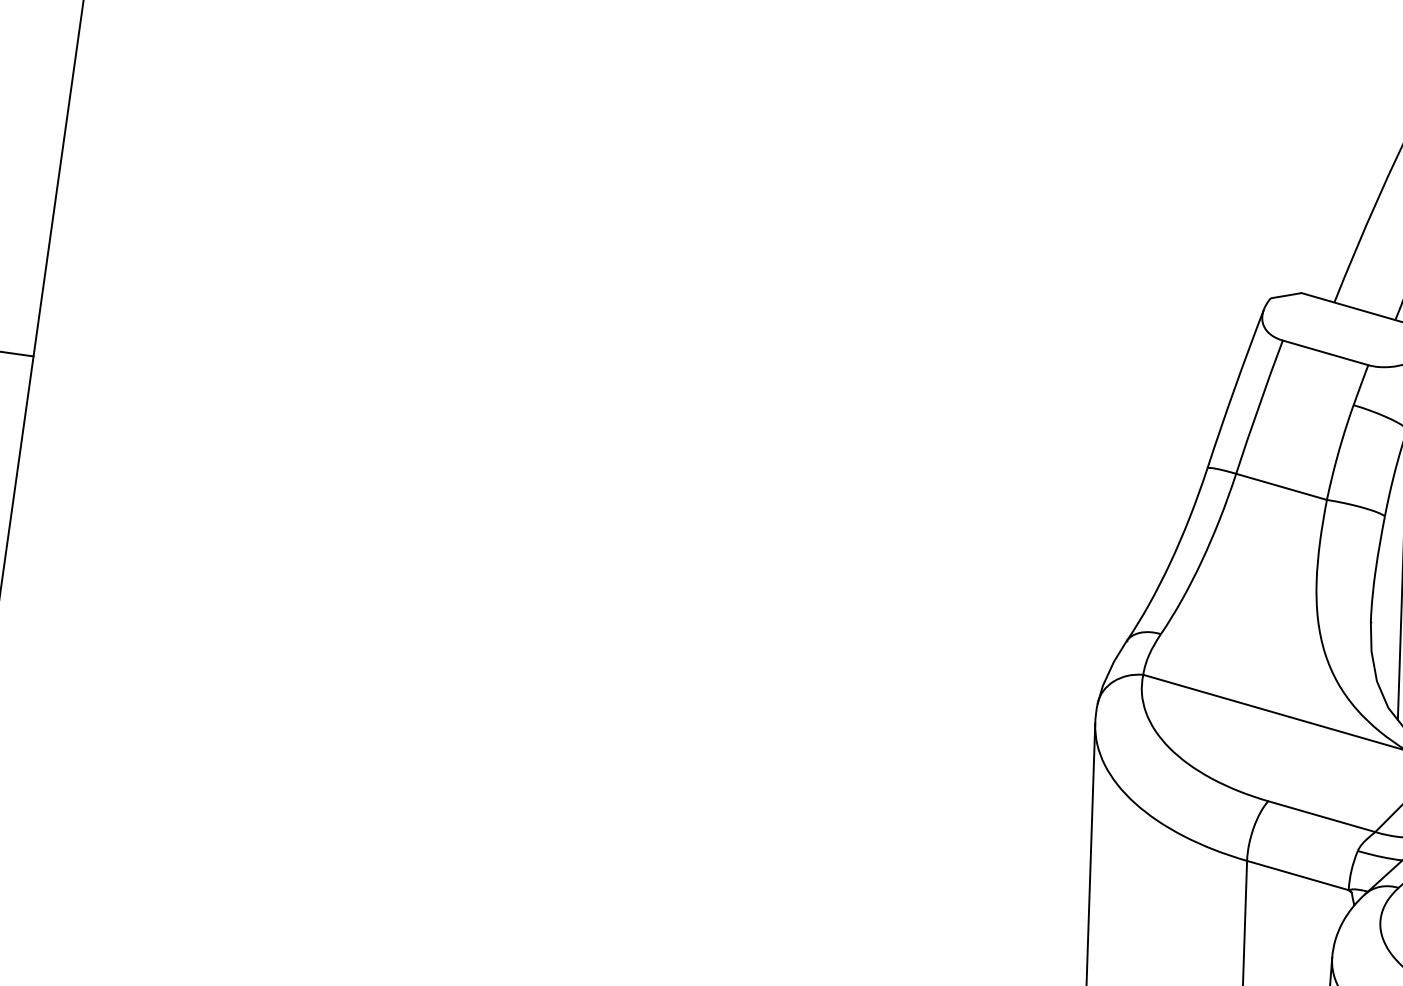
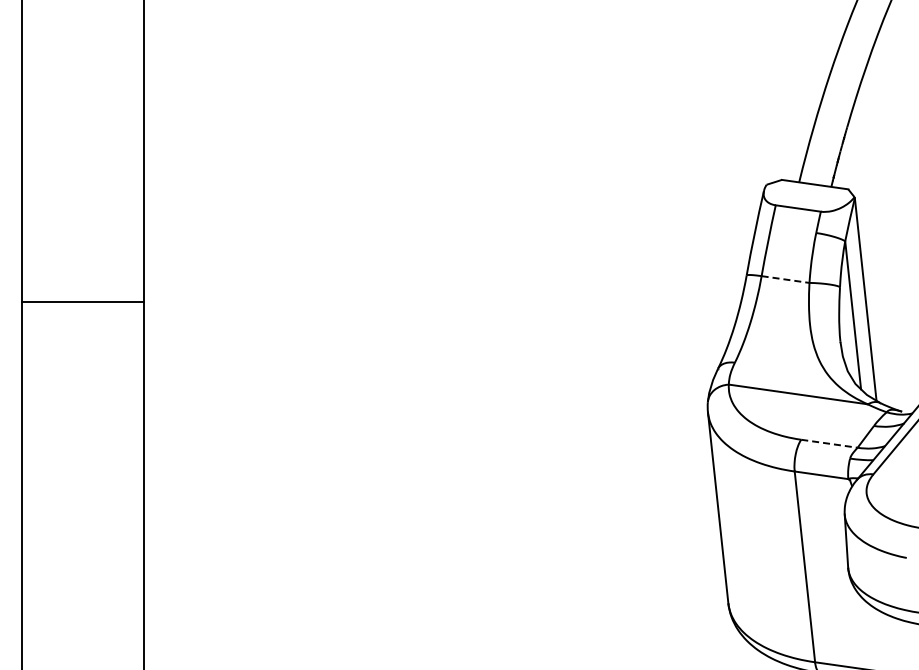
line: (1283, 487) -> (786, 279), solid -> dashed
line: (1322, 816) -> (829, 443), solid -> dashed

